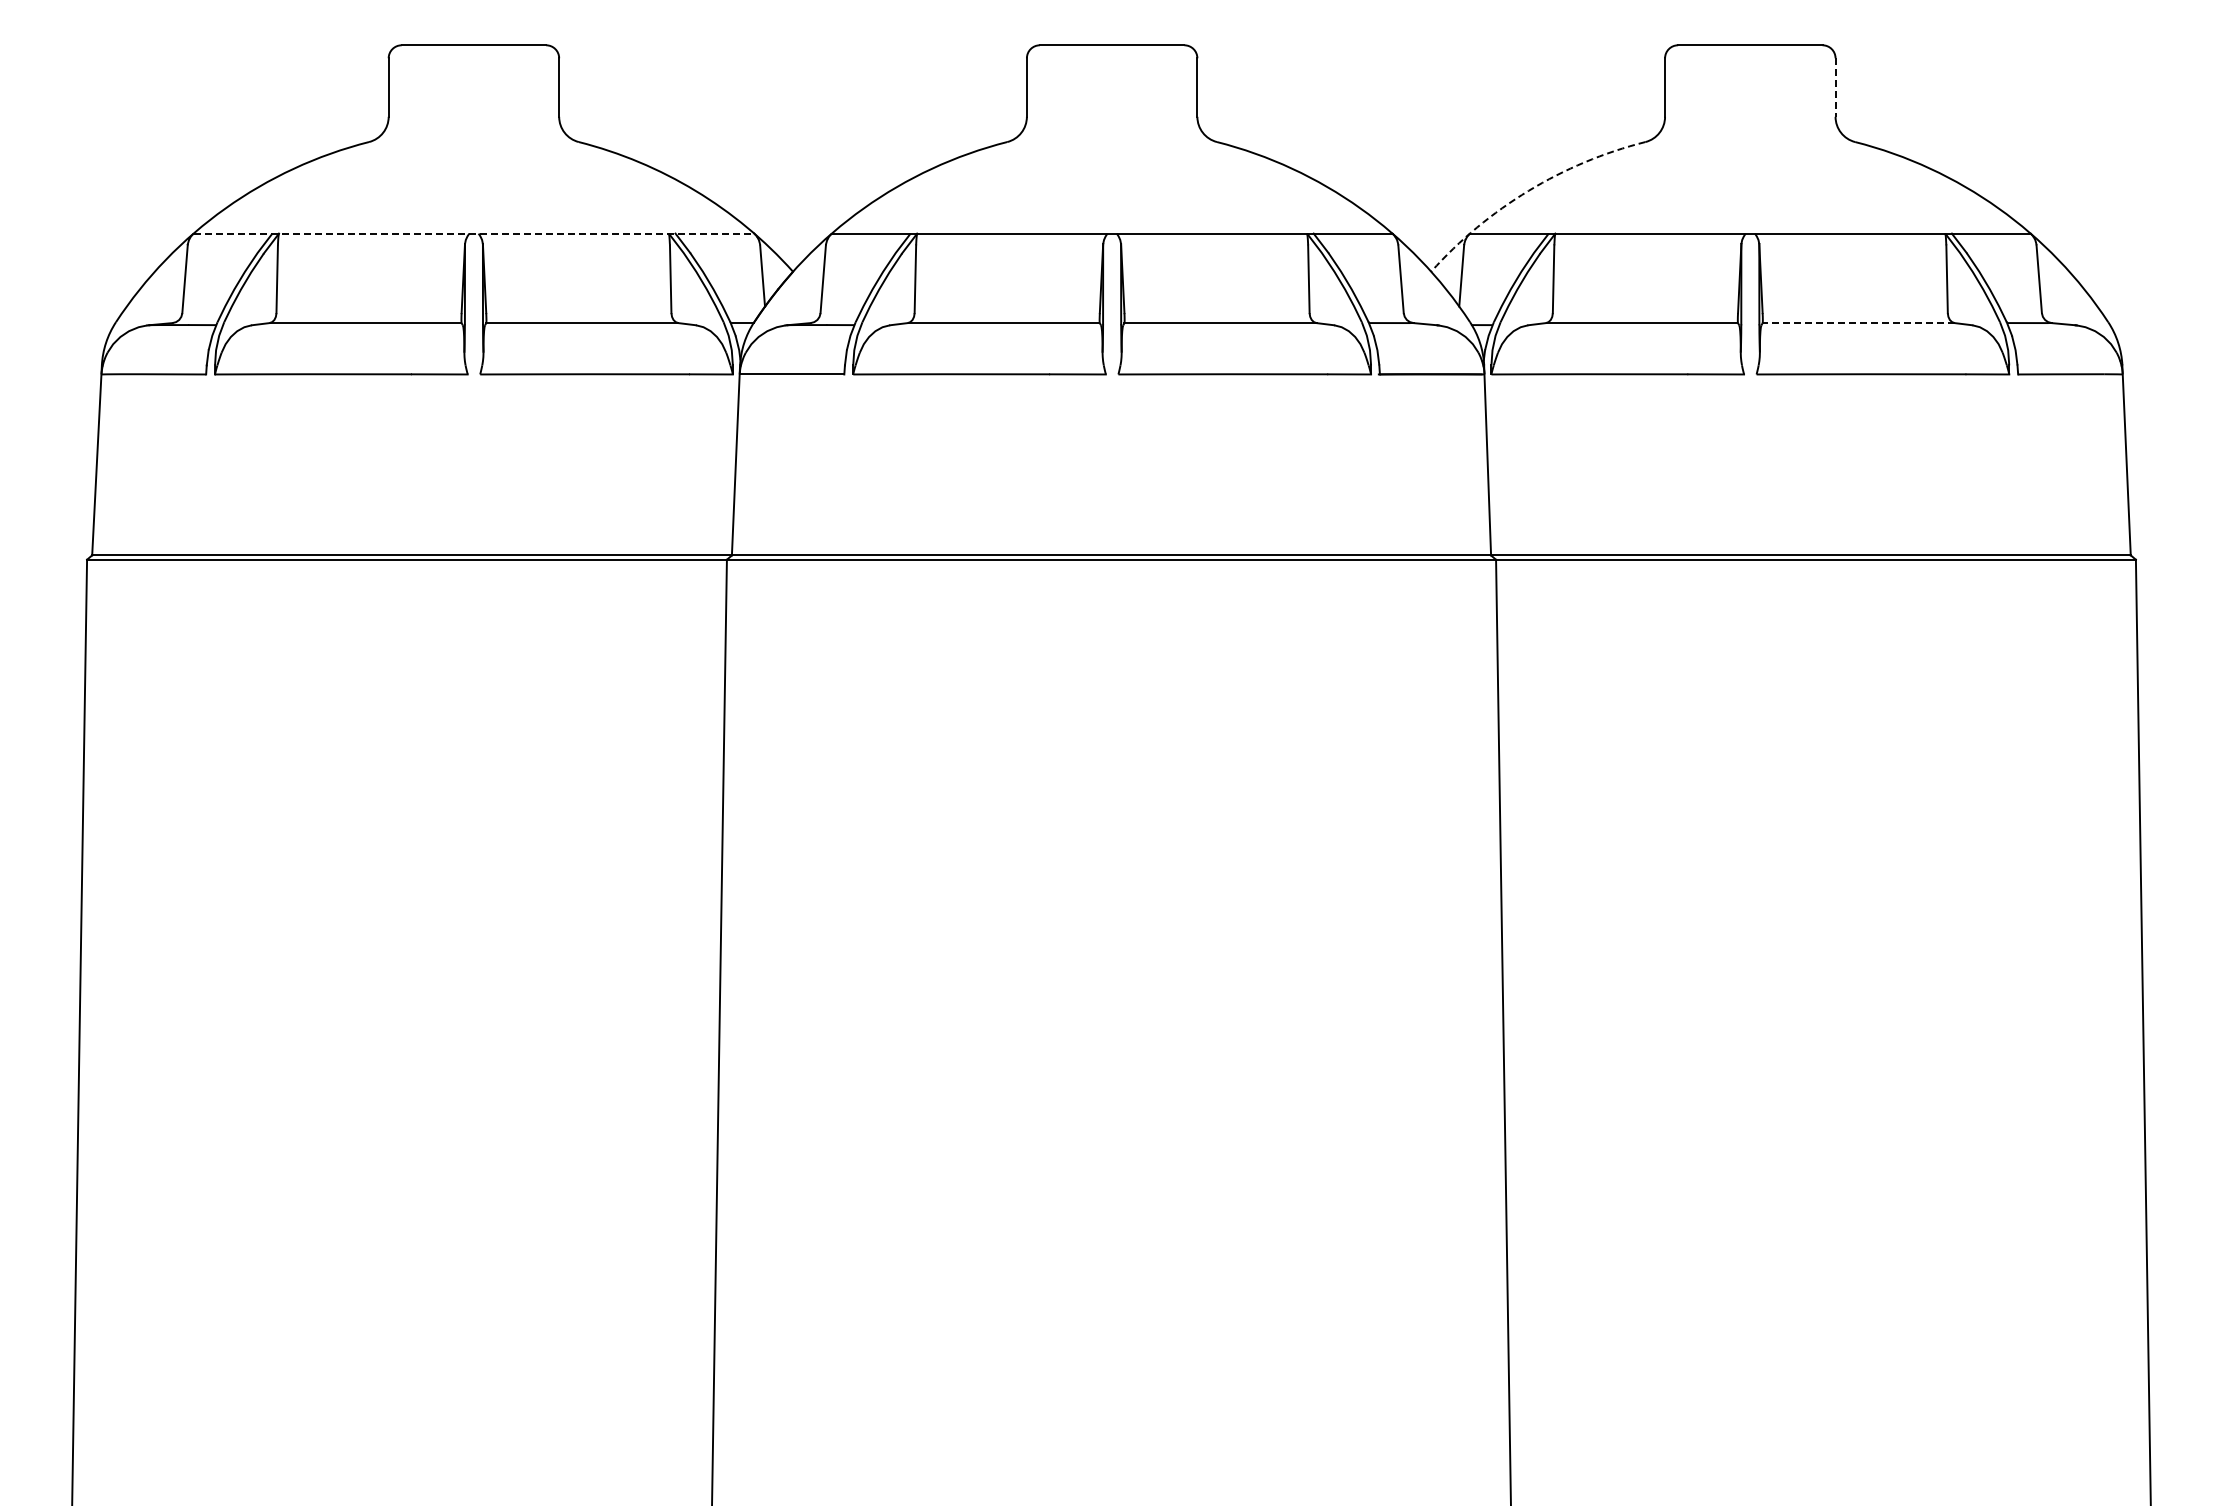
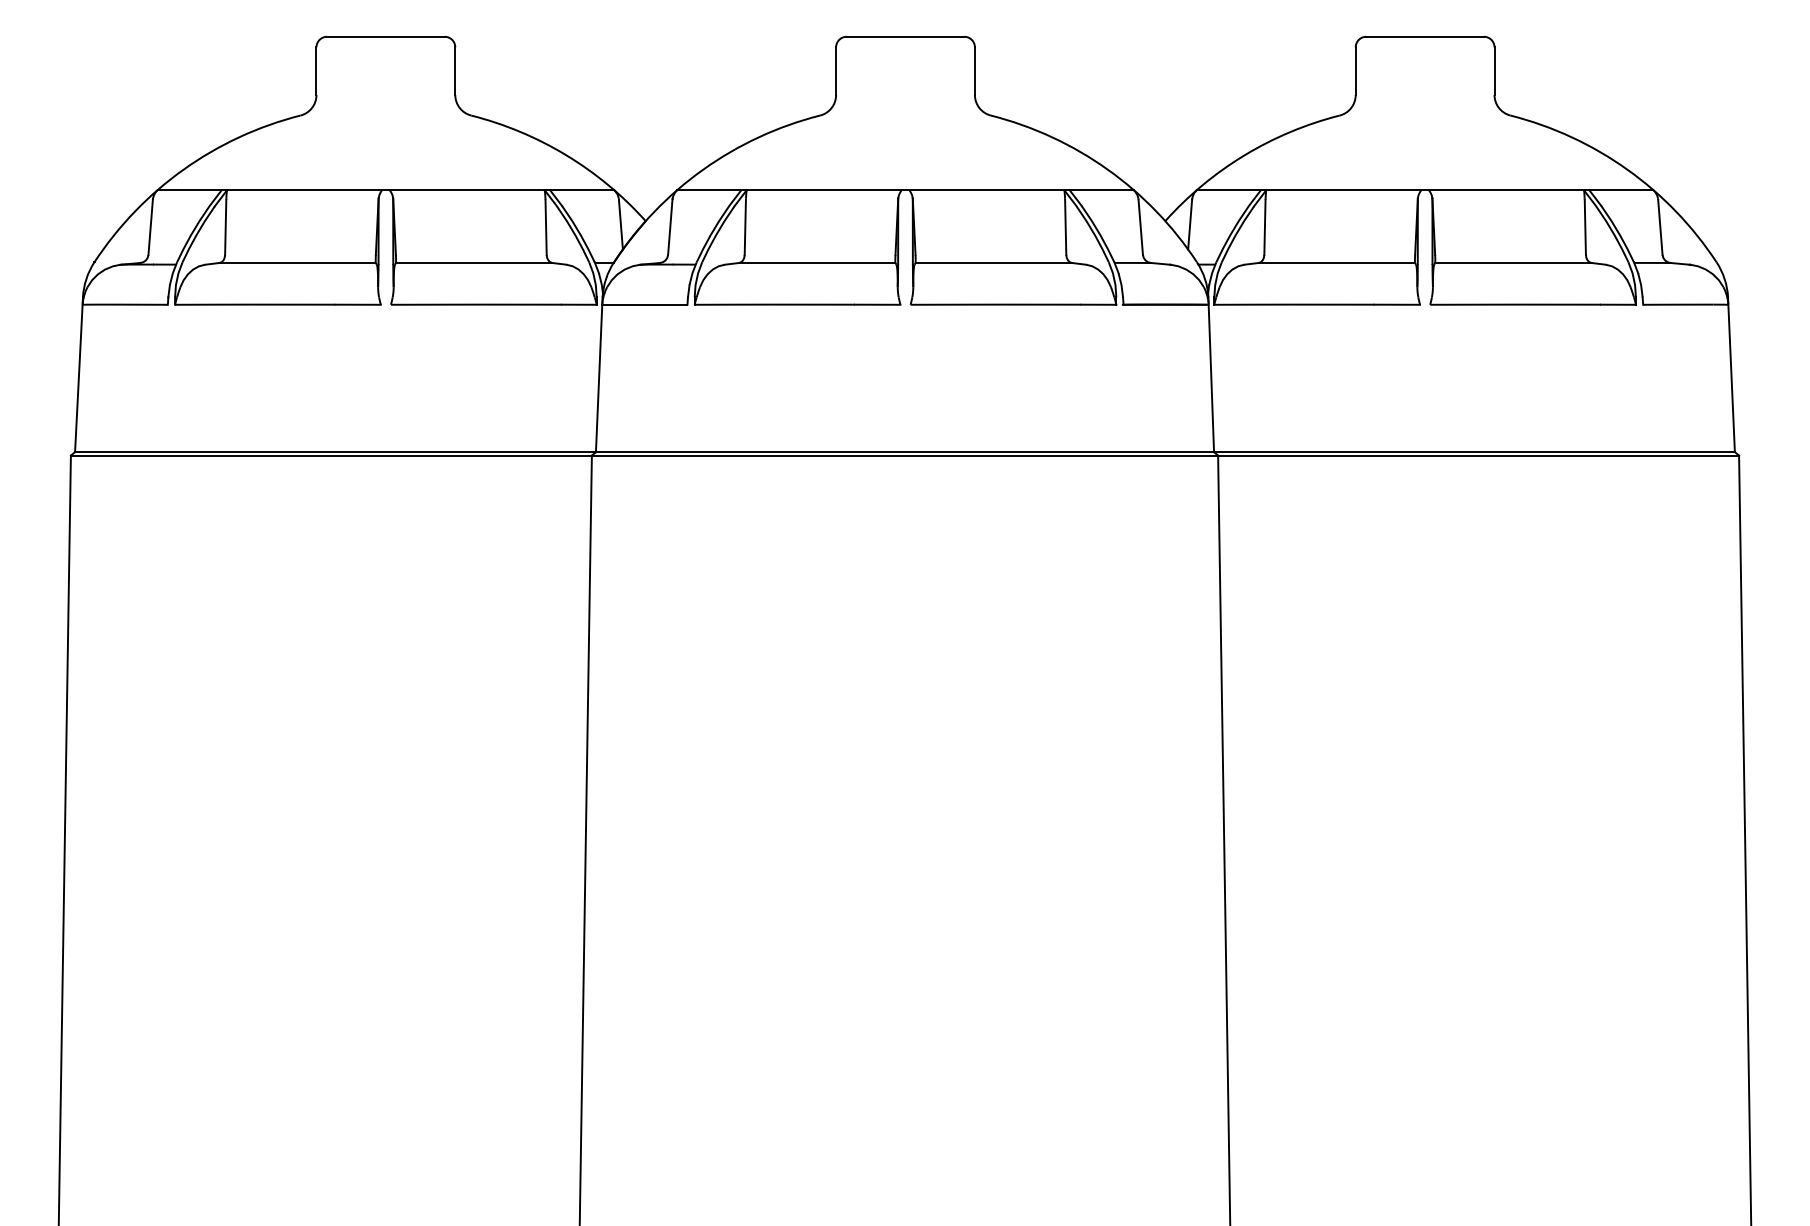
line: (1835, 88) -> (1494, 71), dashed -> solid
arc: (1528, 190) -> (1244, 155), dashed -> solid
line: (474, 233) -> (386, 190), dashed -> solid
line: (1858, 323) -> (1513, 263), dashed -> solid

